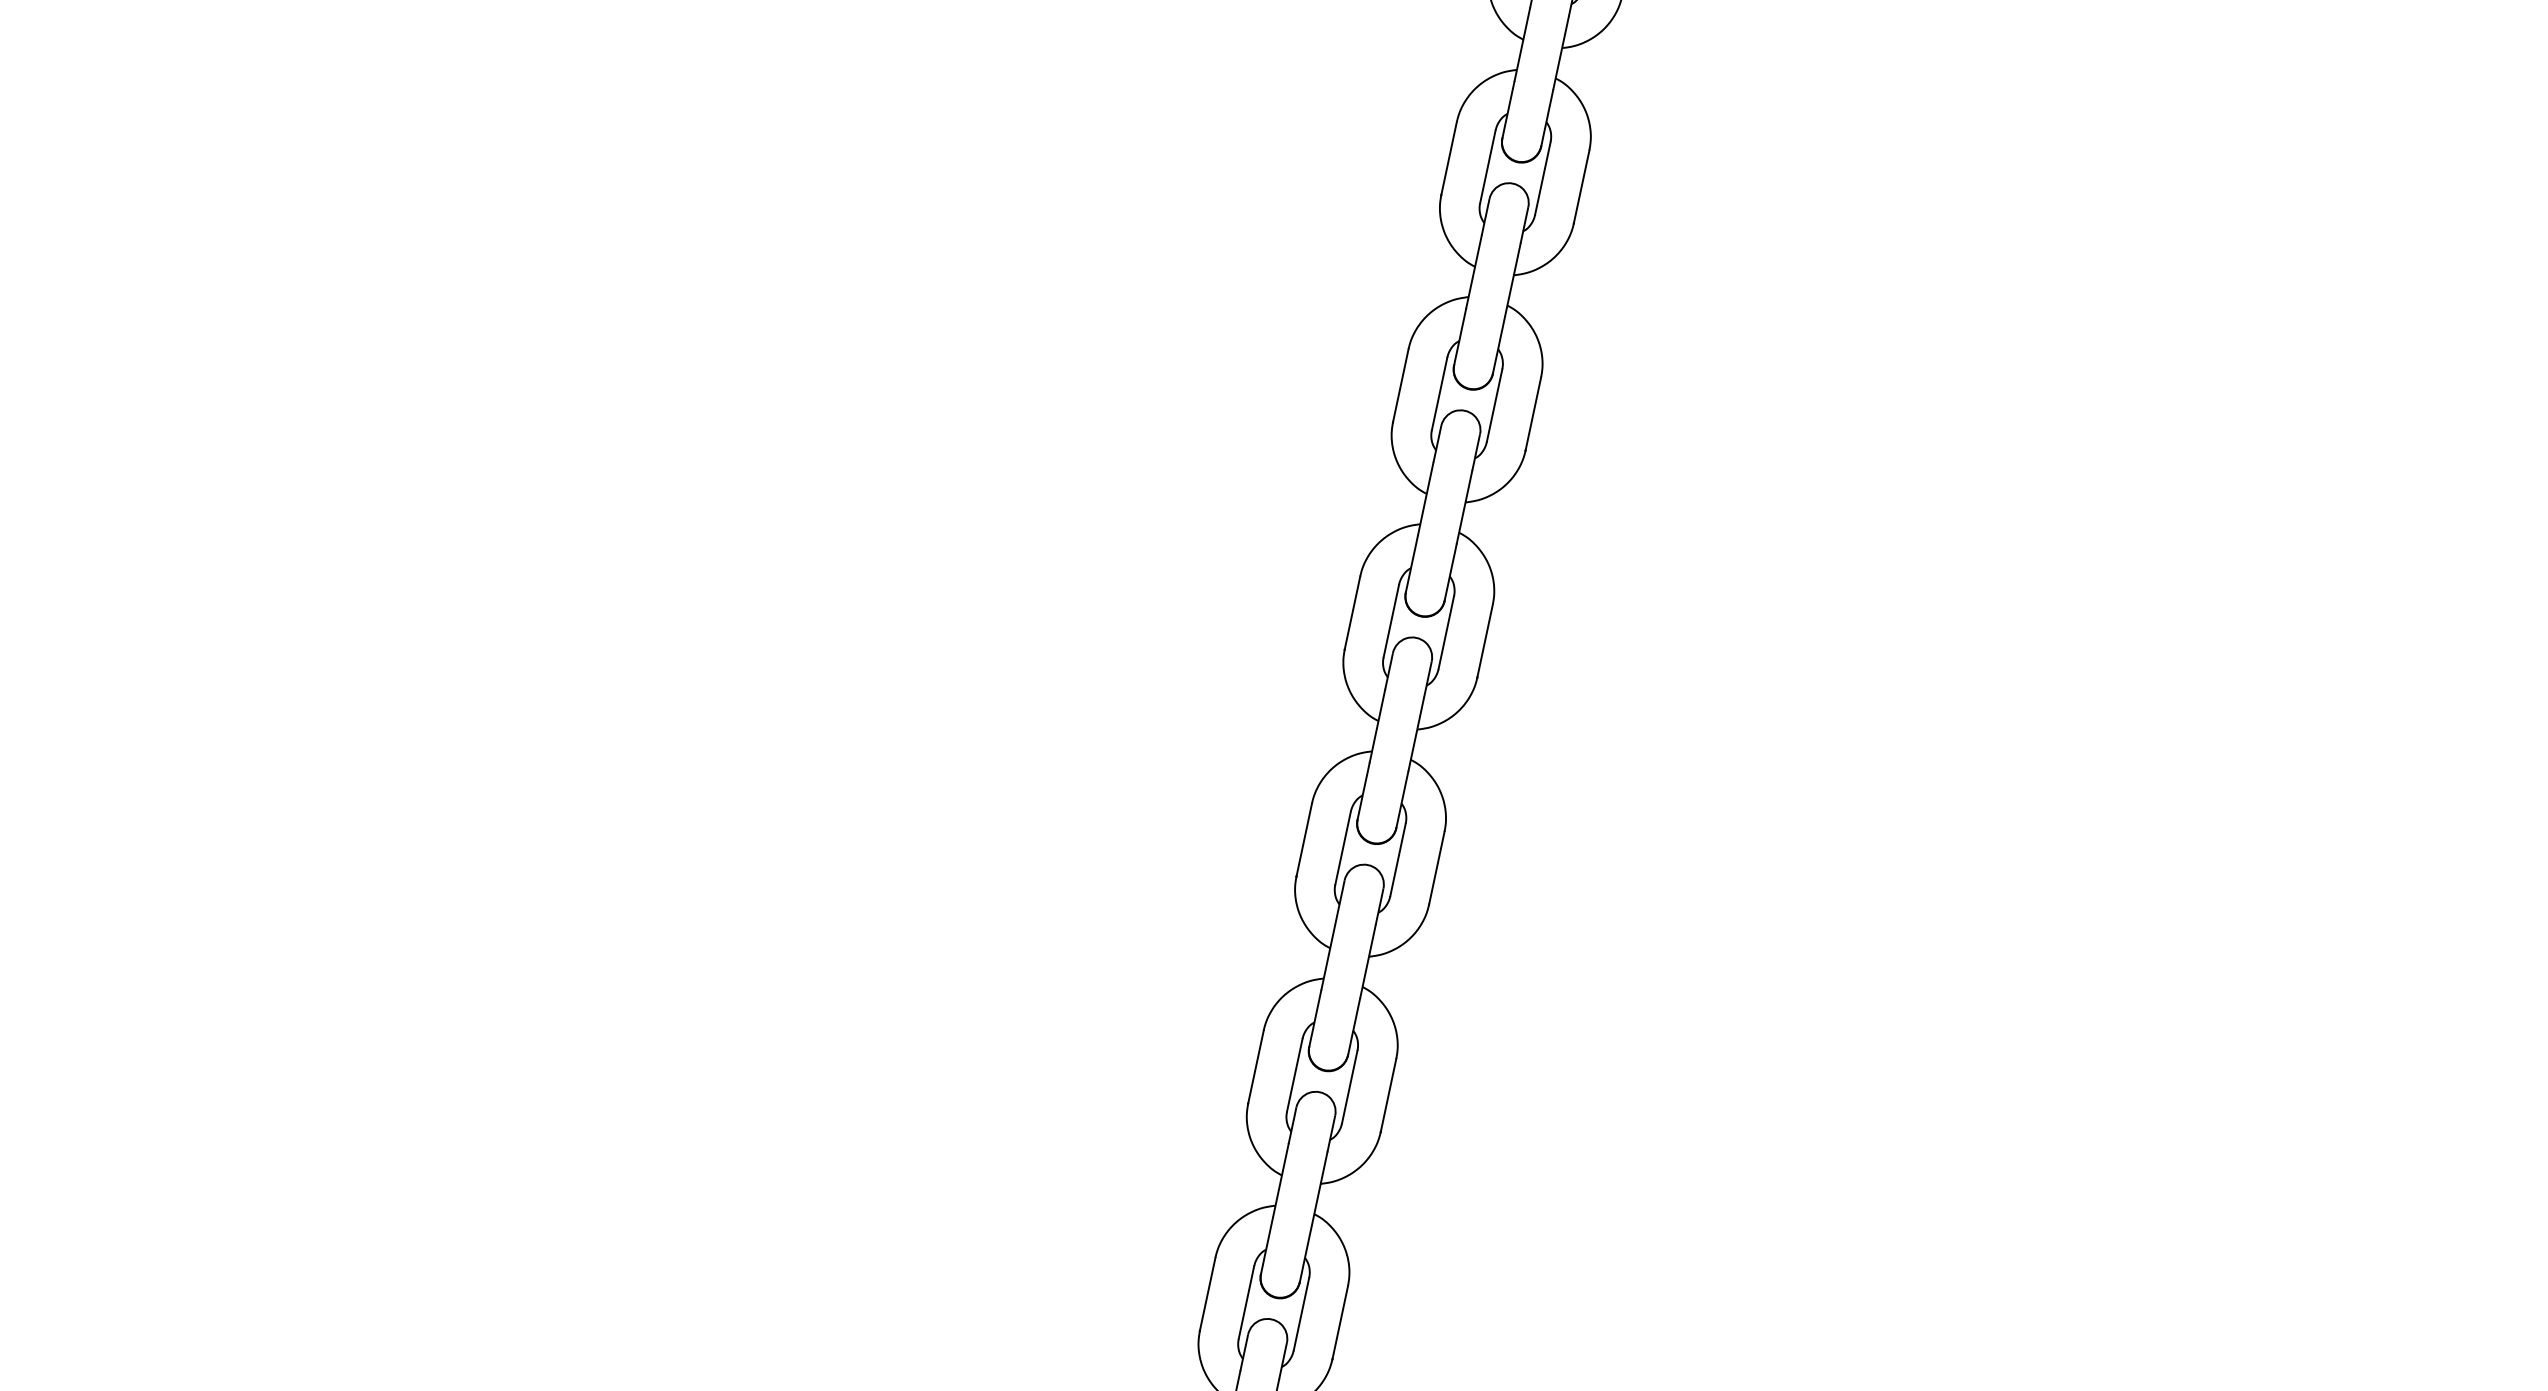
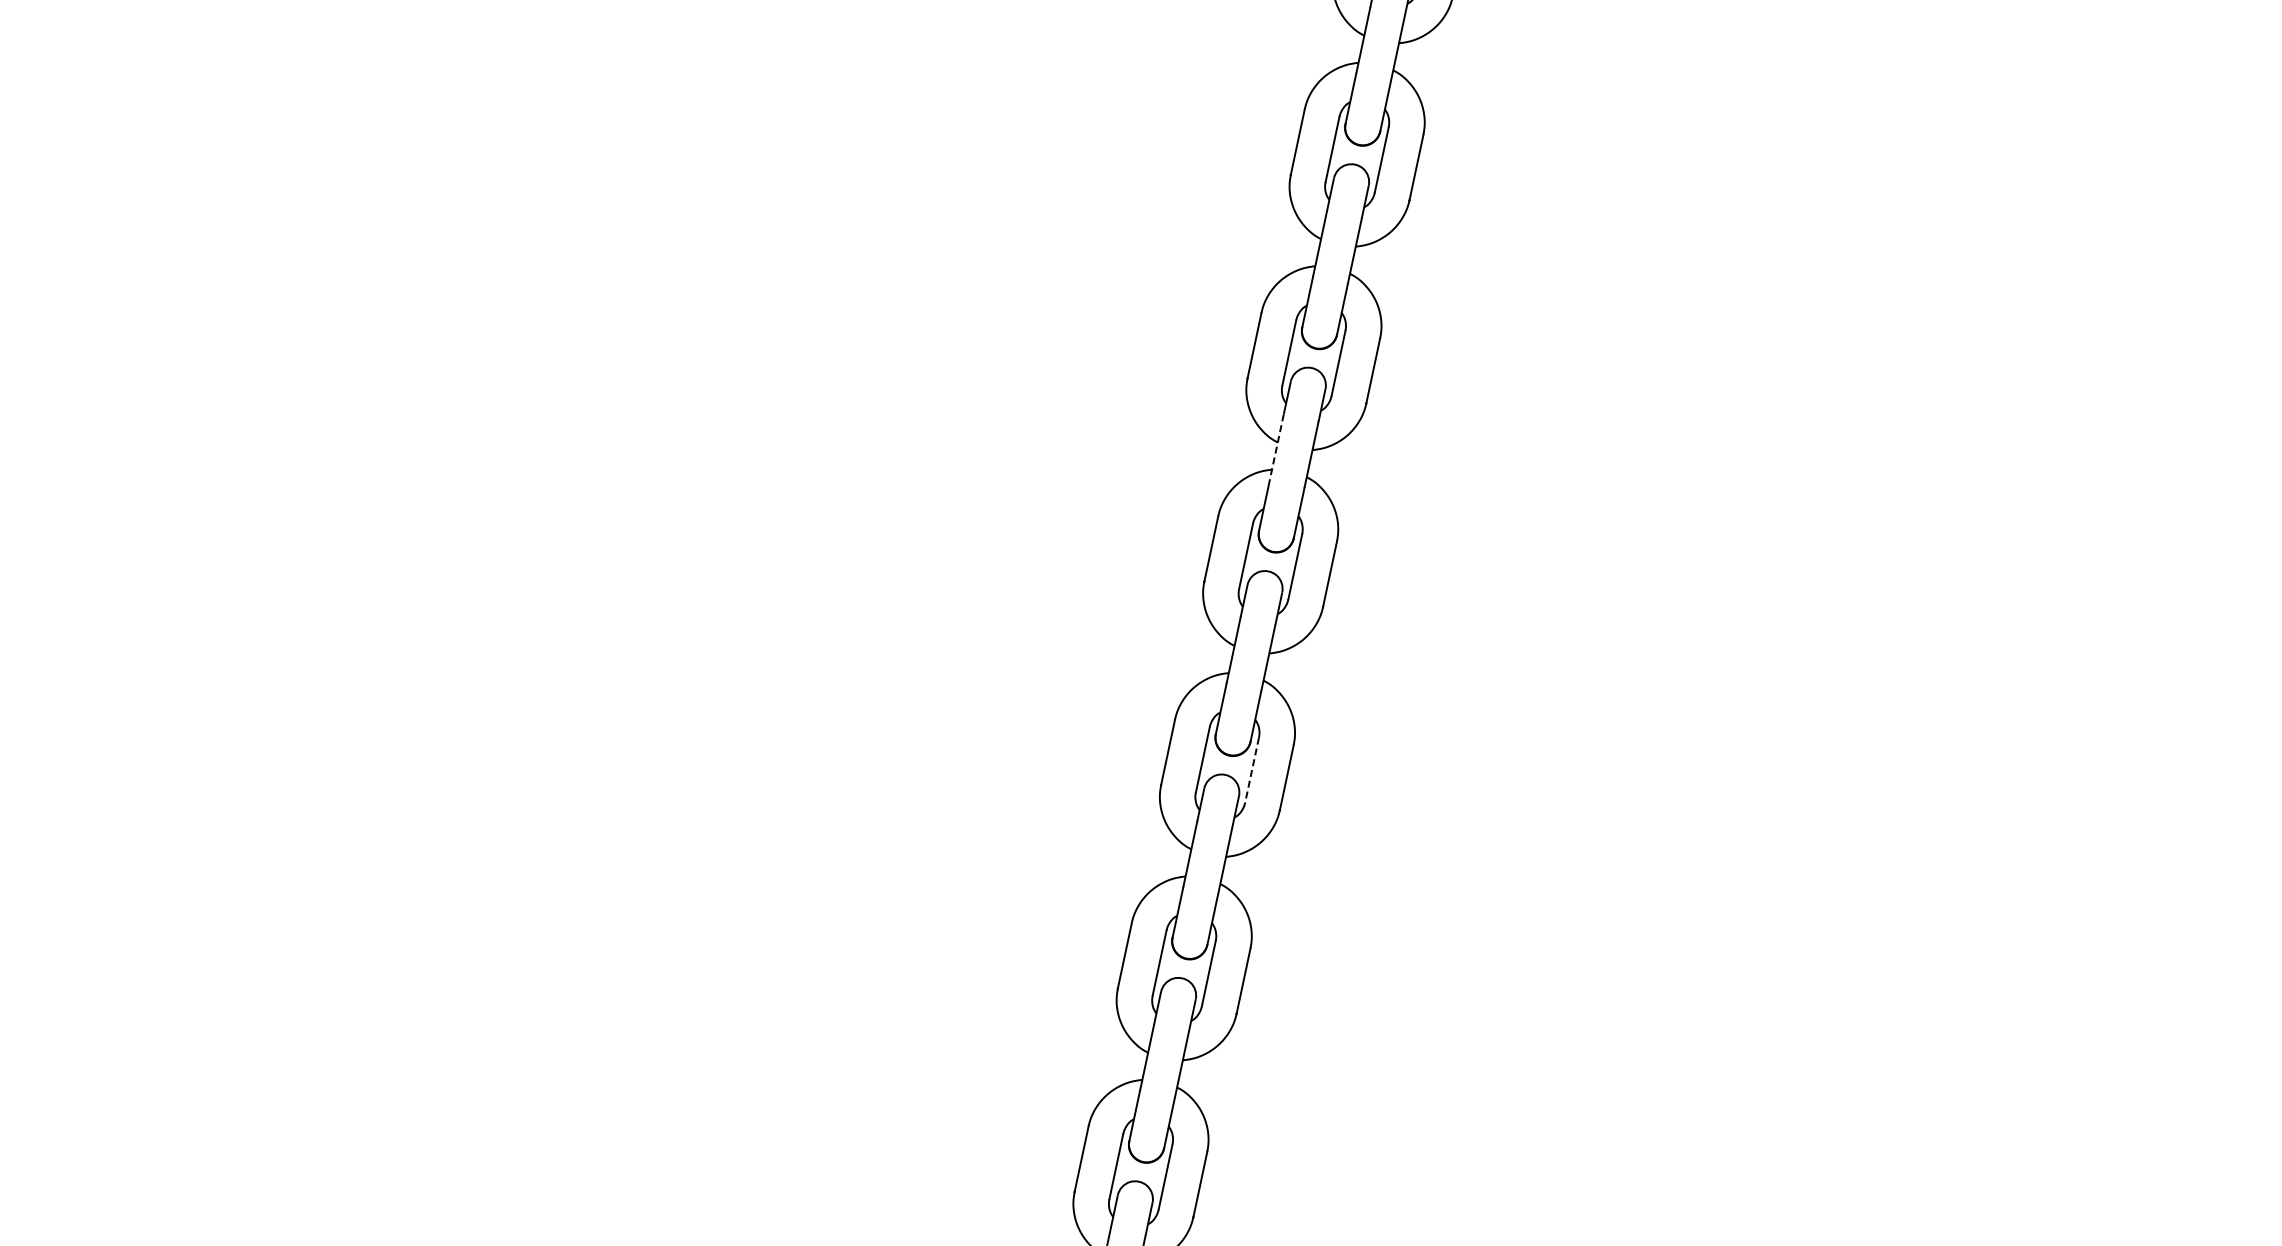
line: (1425, 499) -> (1276, 447), solid -> dashed
line: (1397, 860) -> (1251, 770), solid -> dashed

